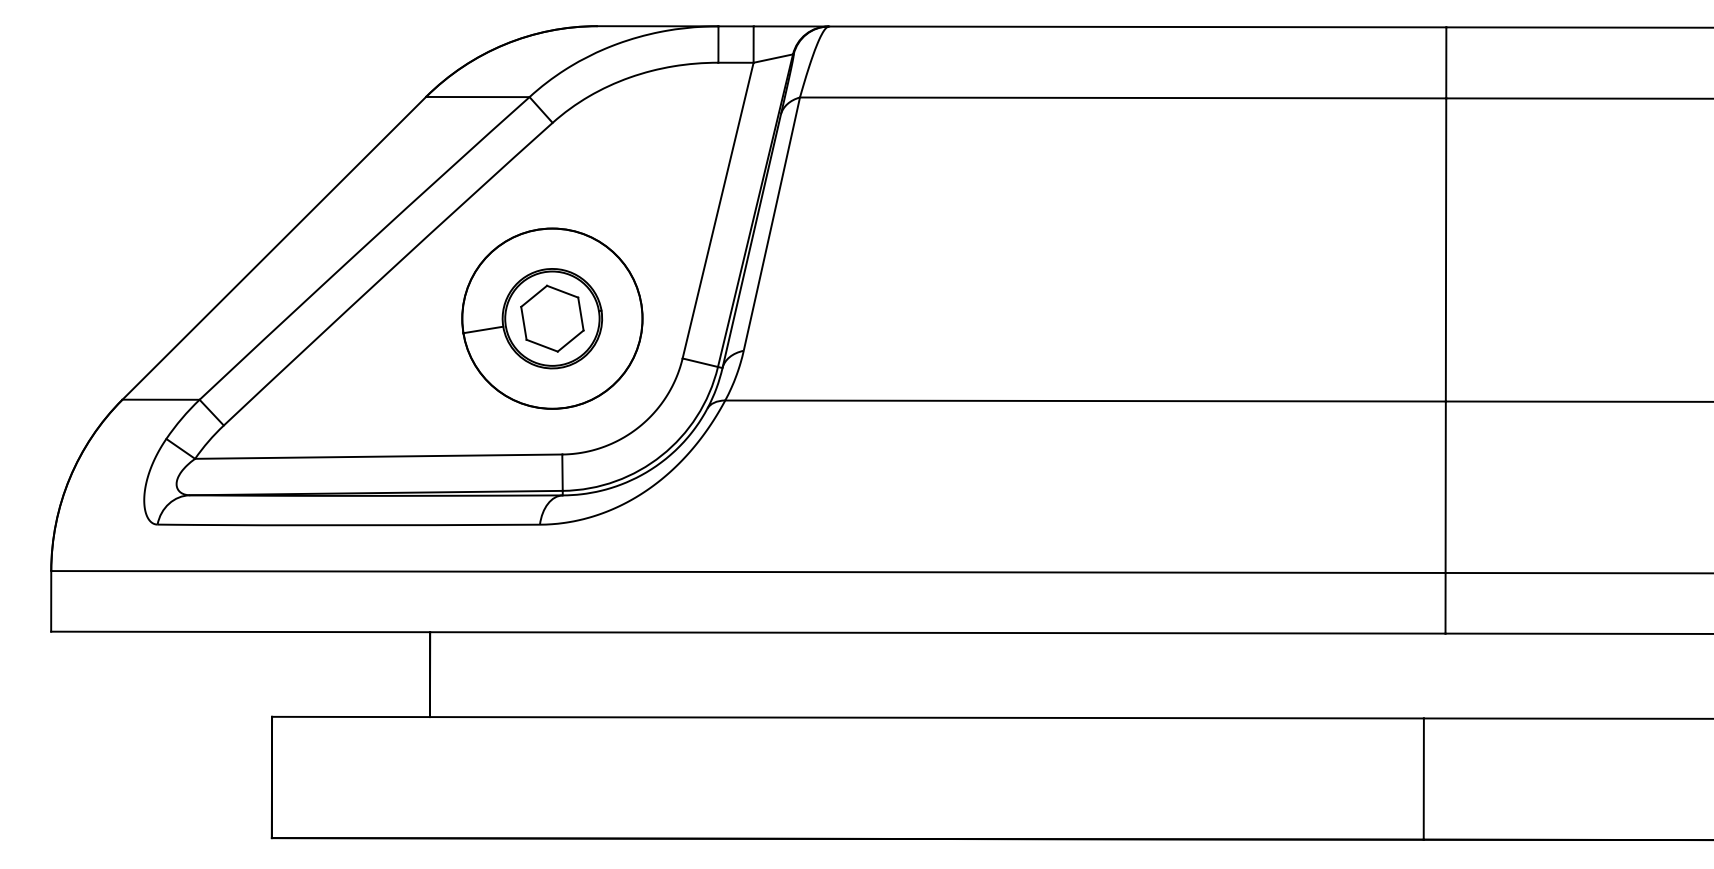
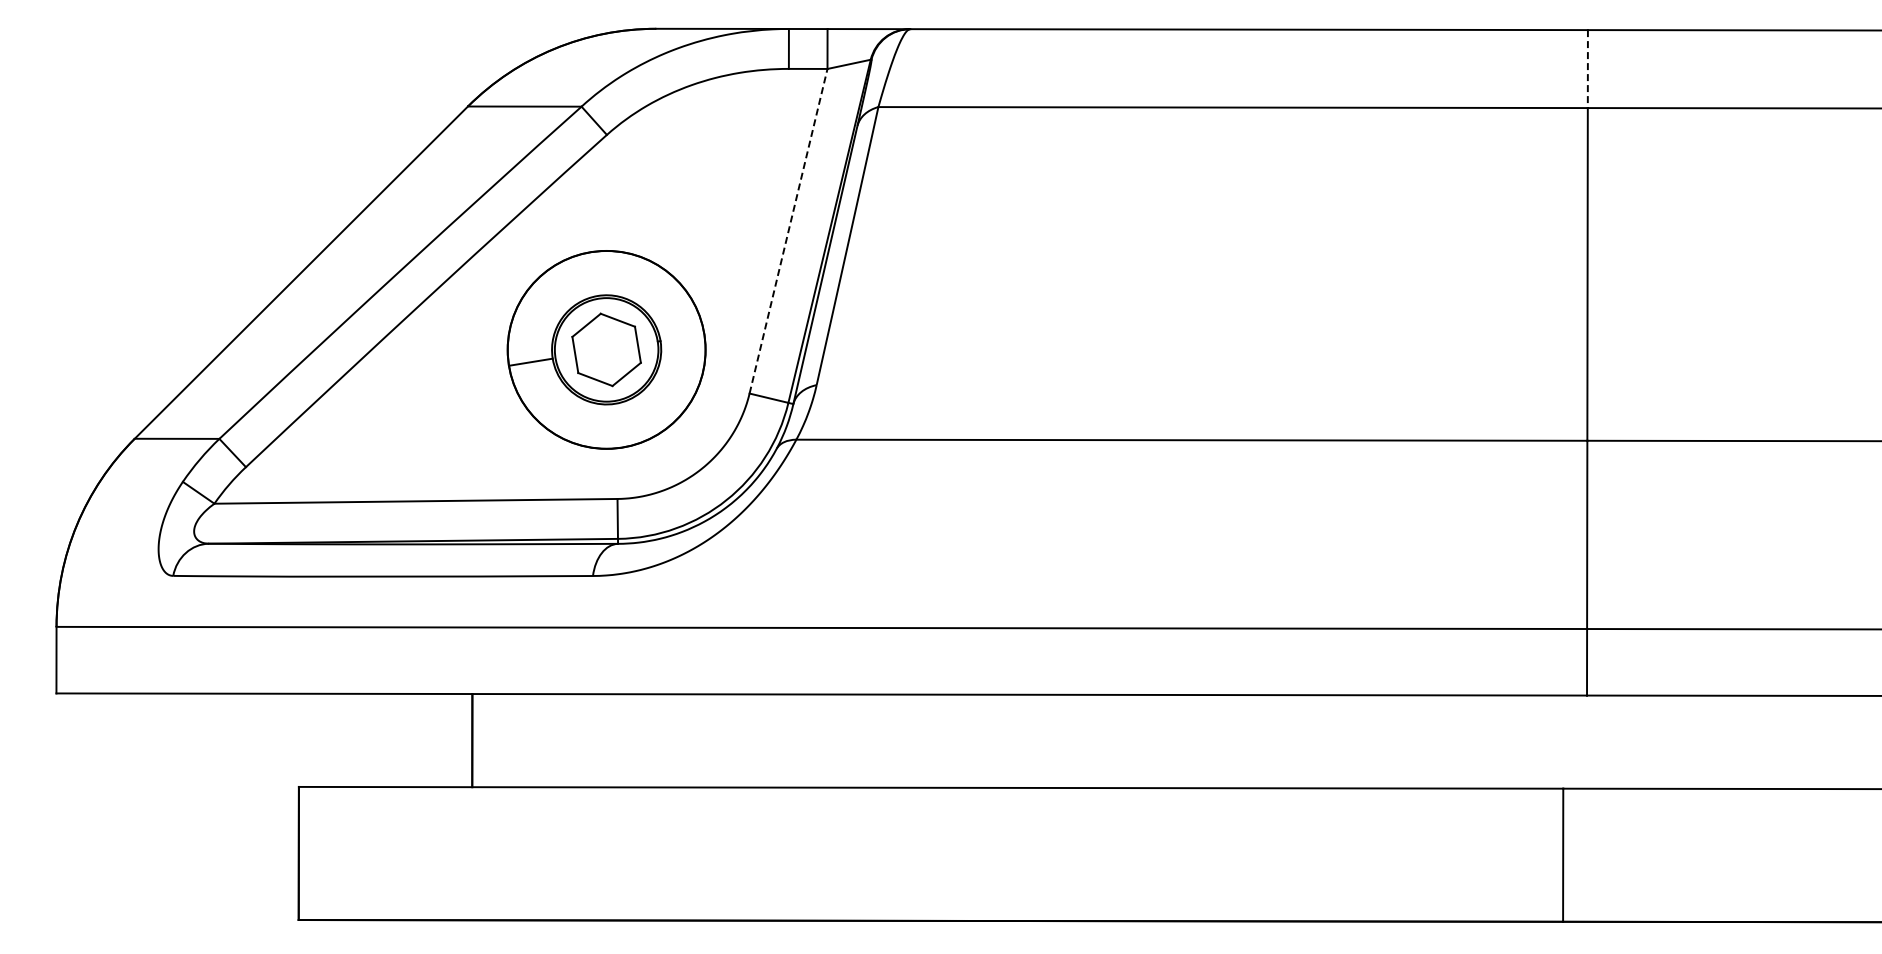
line: (1445, 63) -> (1587, 69), solid -> dashed
line: (718, 210) -> (788, 231), solid -> dashed

